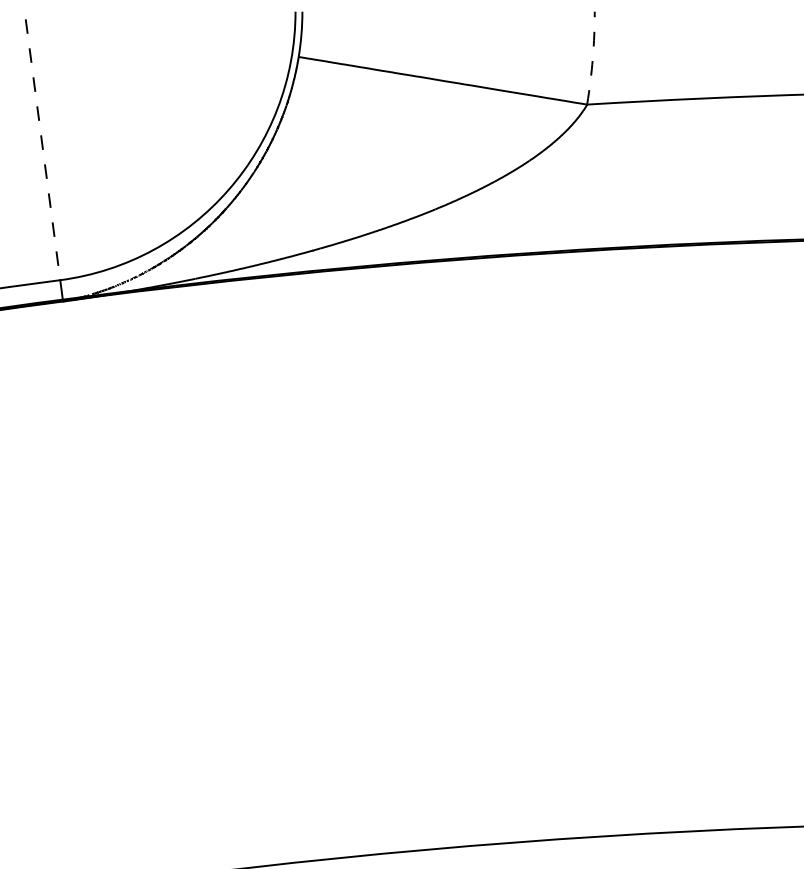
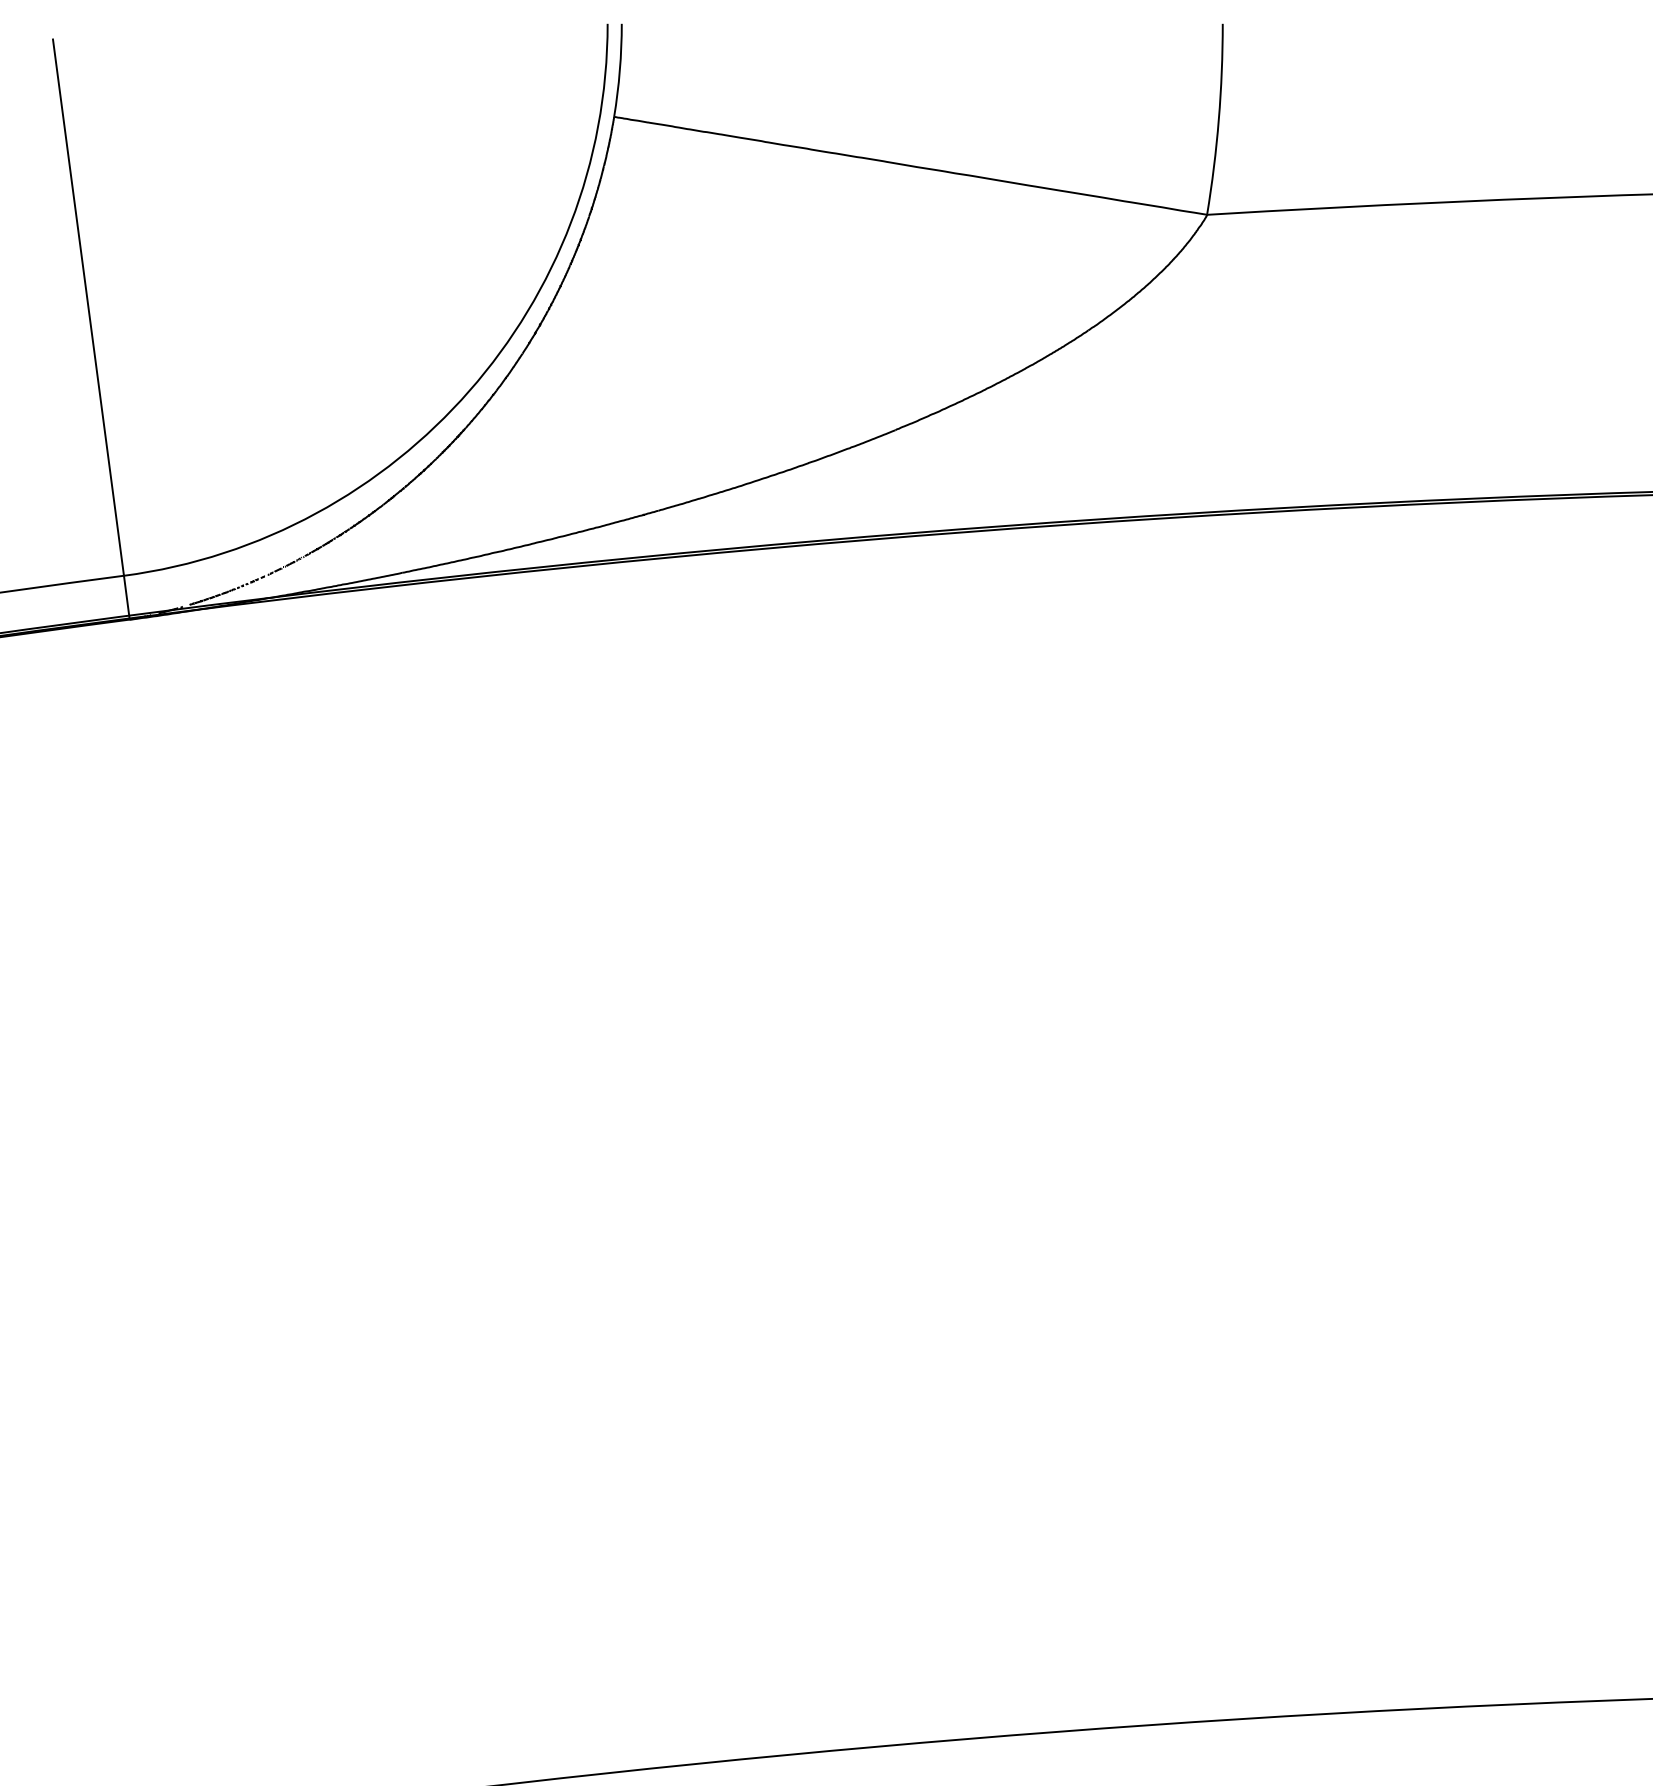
arc: (592, 58) -> (1218, 120), dashed -> solid
line: (43, 149) -> (89, 307), dashed -> solid

